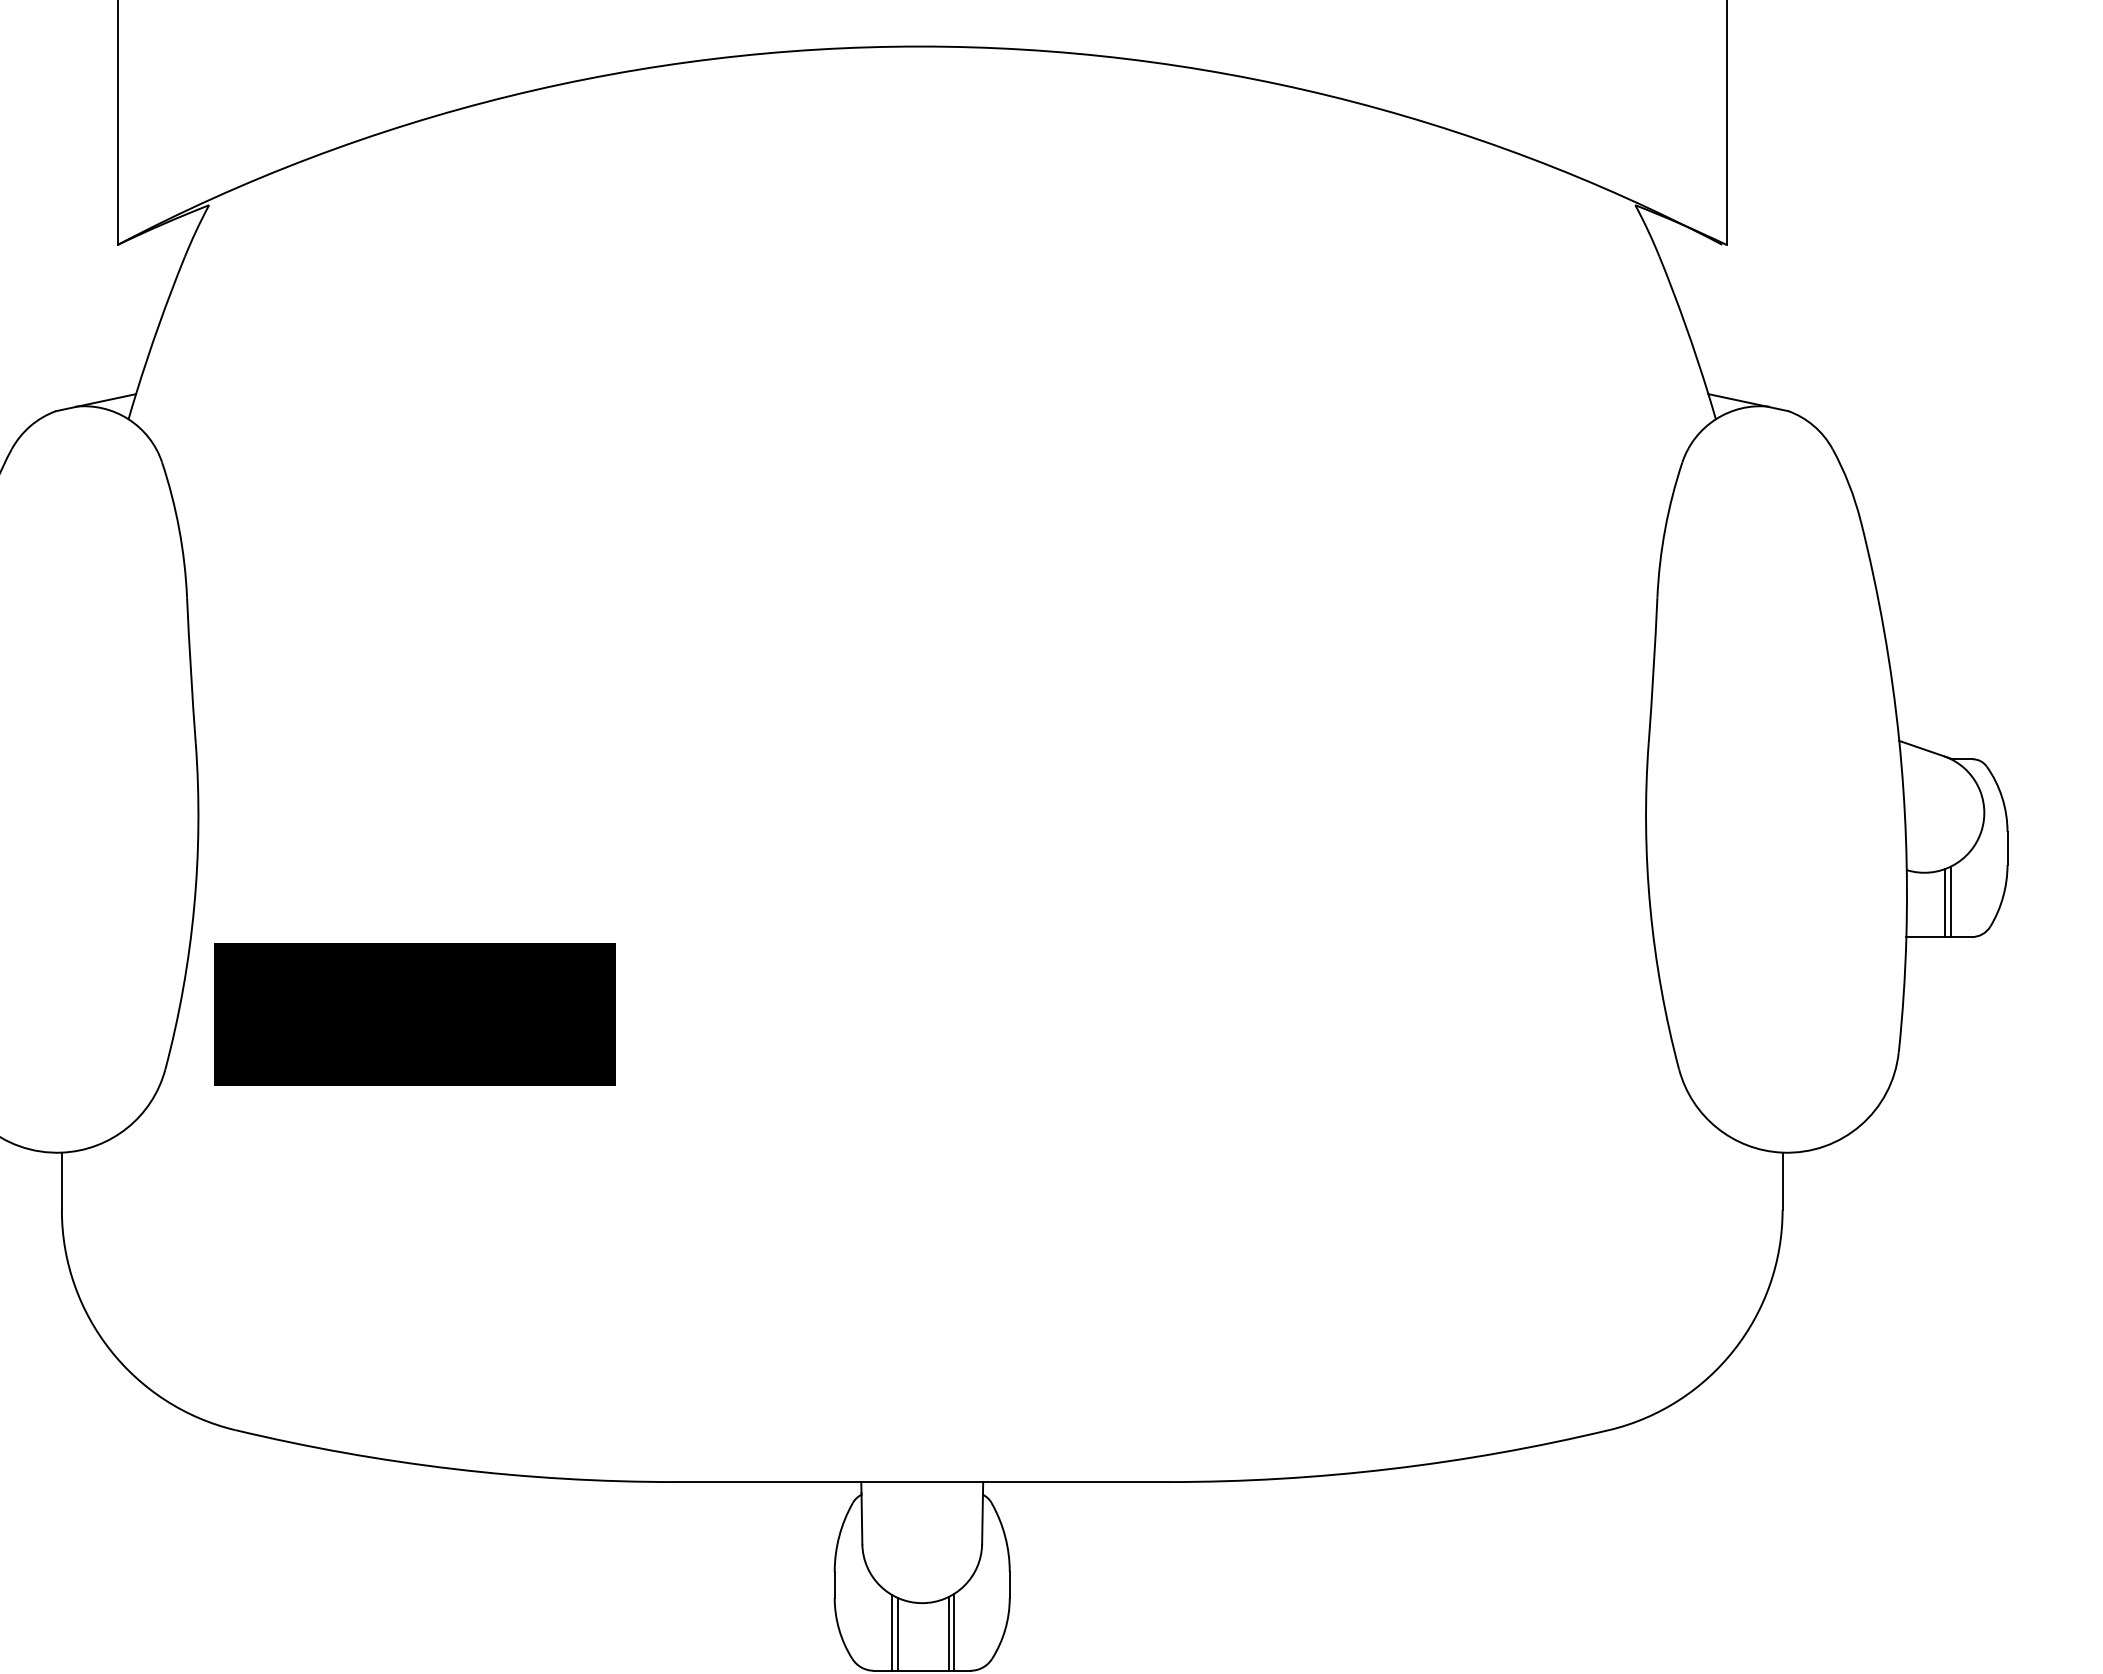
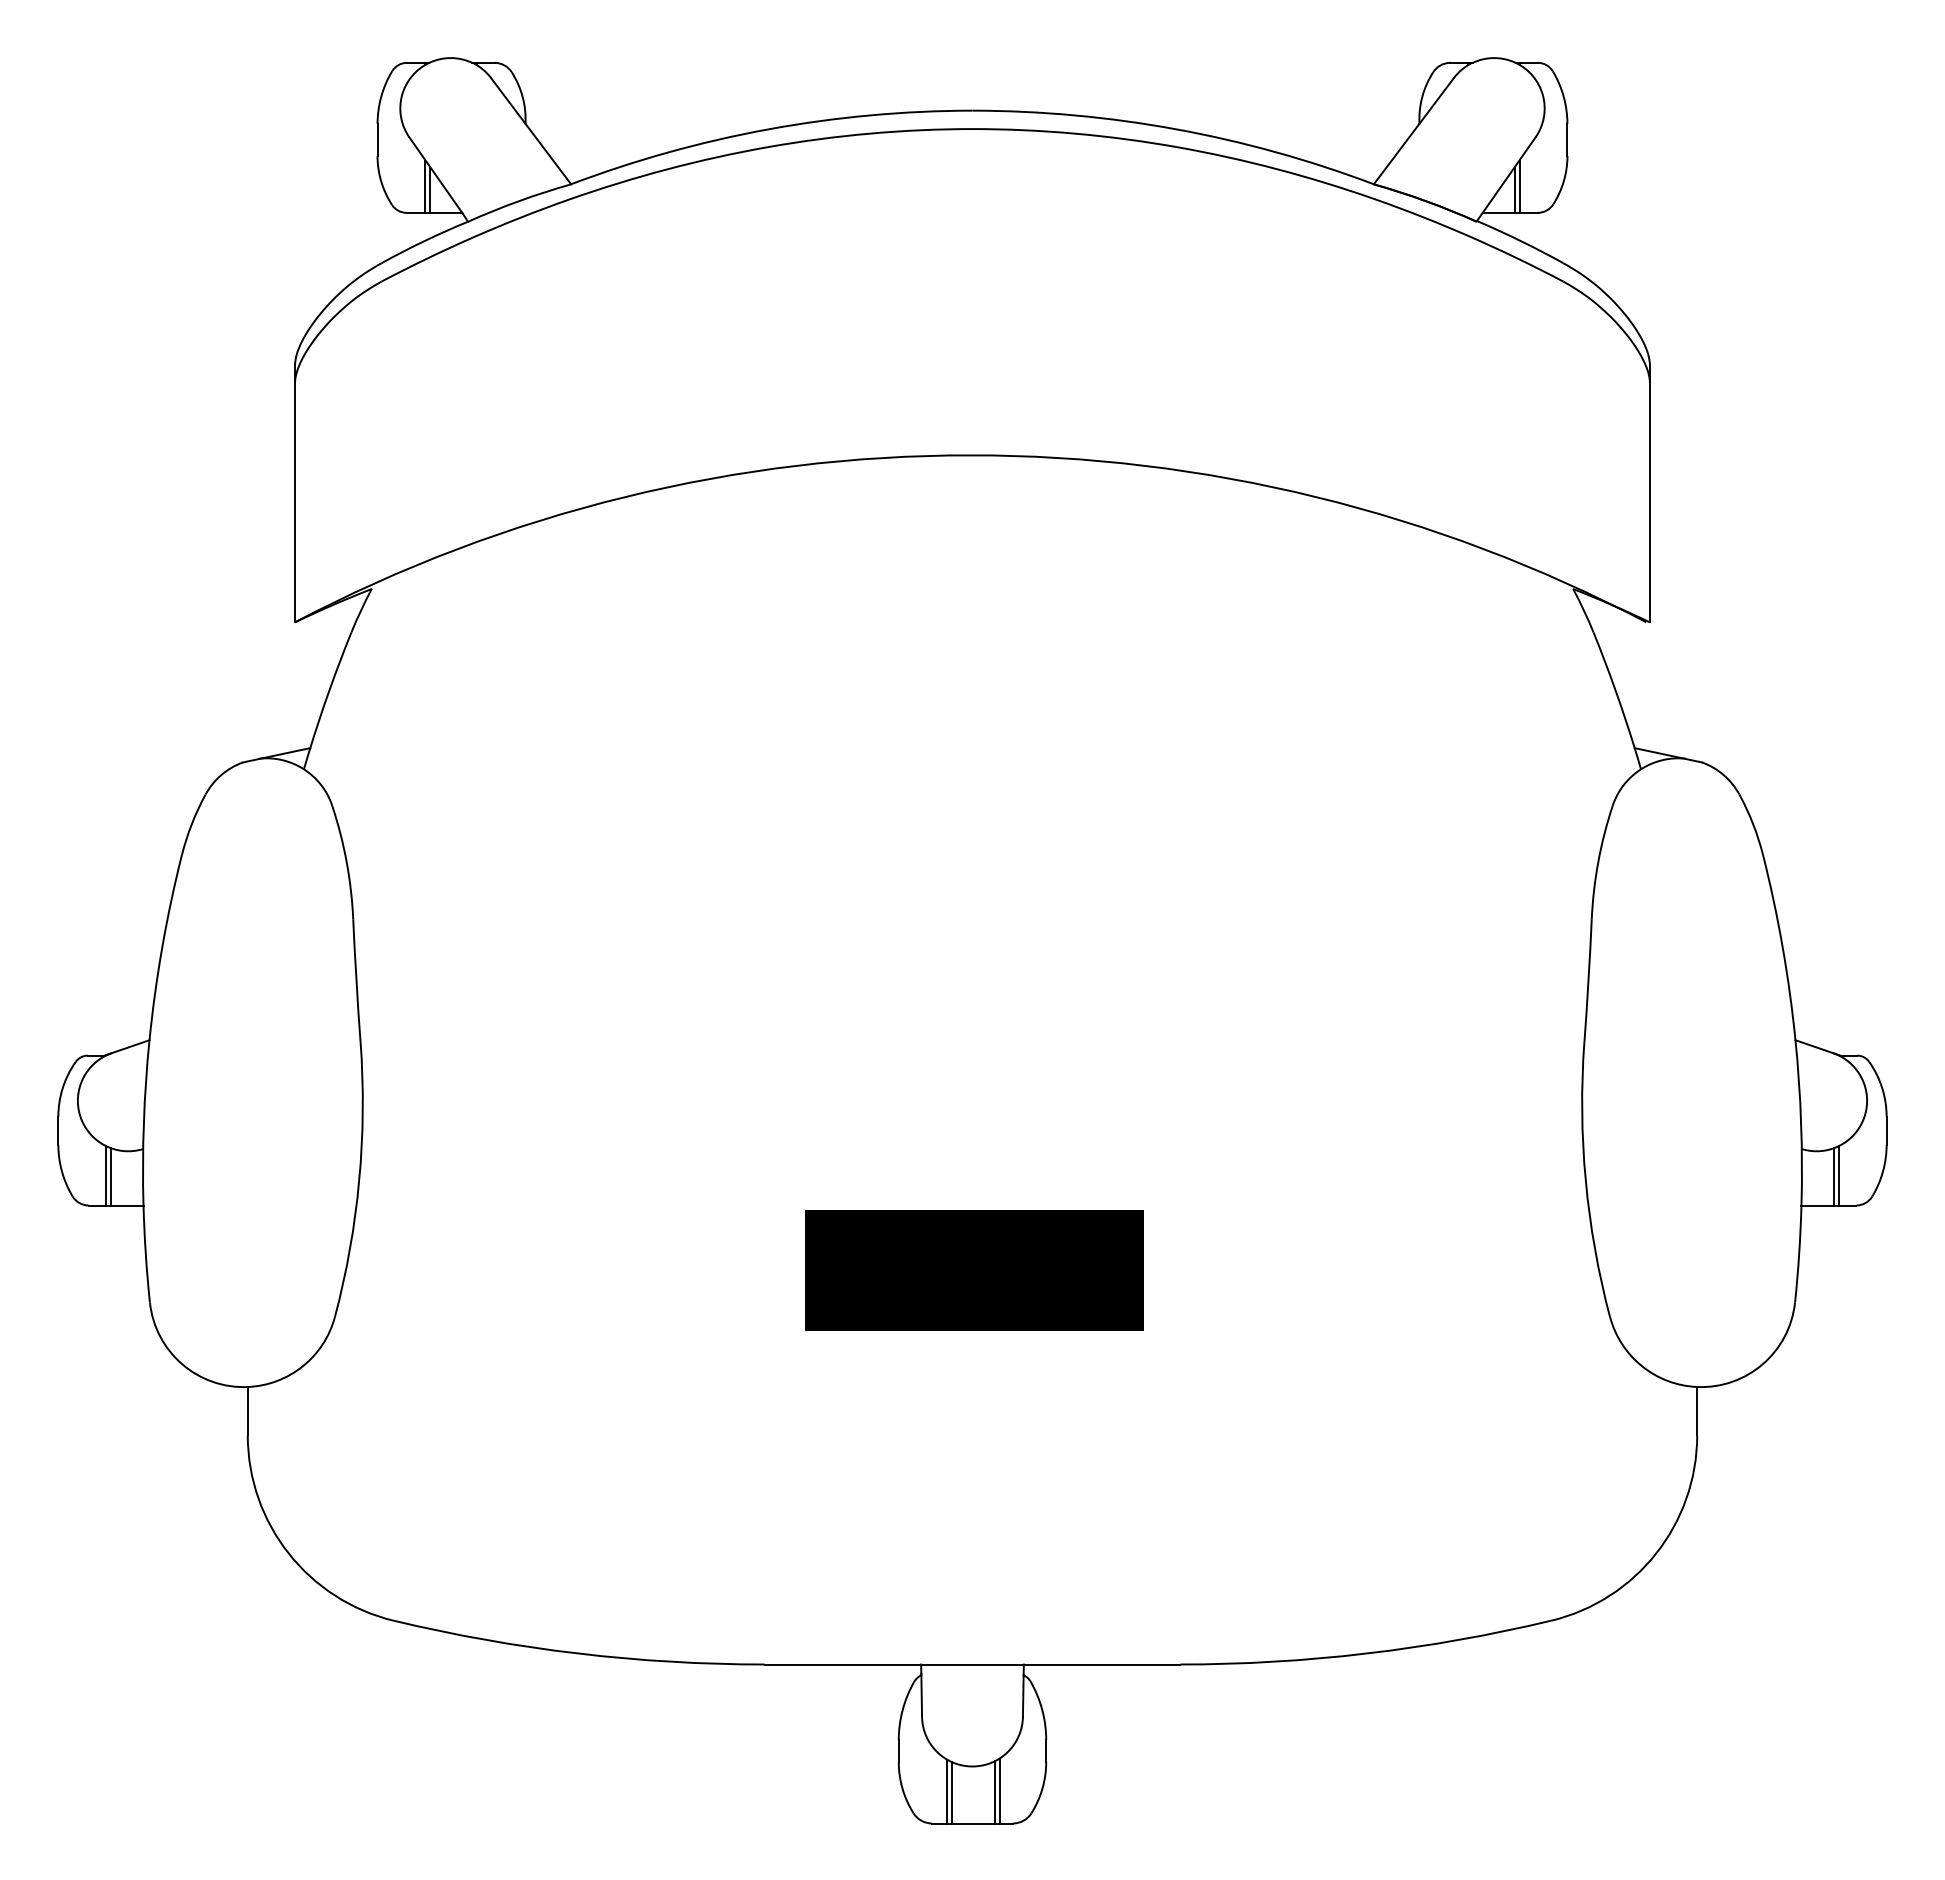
text: (415, 1014) -> (974, 1270), moved

